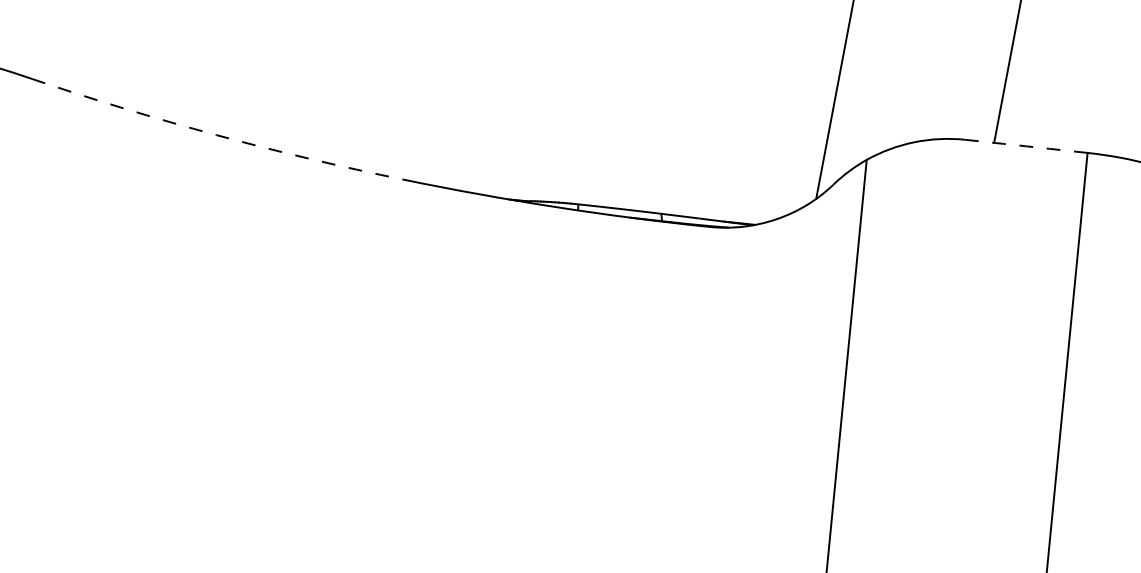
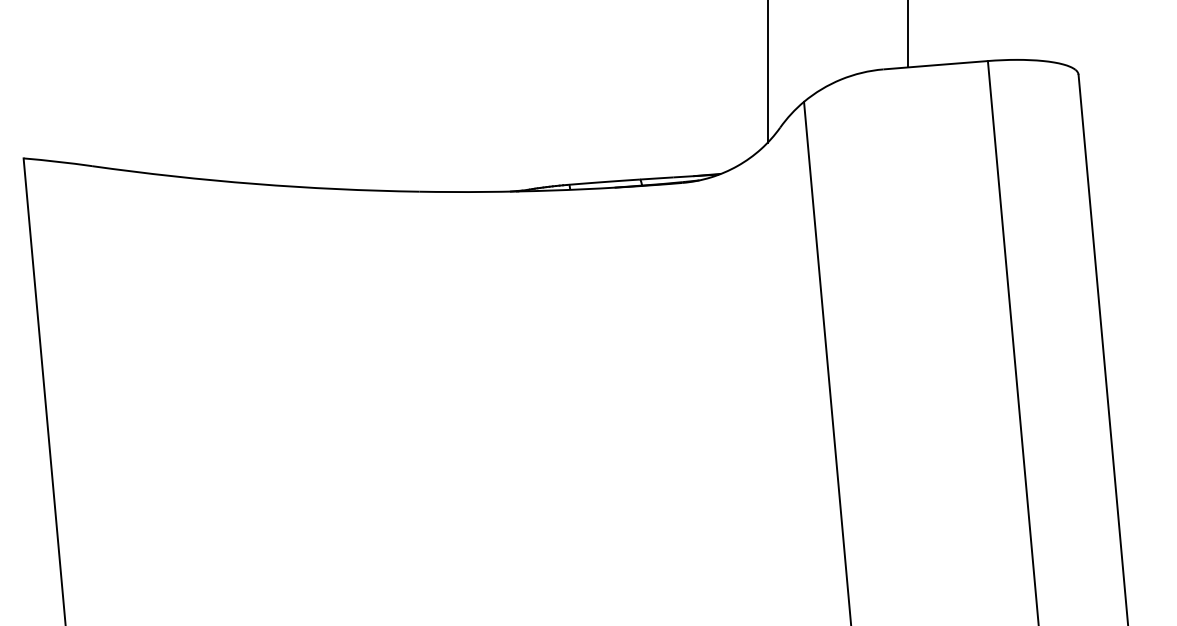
arc: (216, 134) -> (255, 183), dashed -> solid
arc: (1026, 146) -> (935, 65), dashed -> solid

